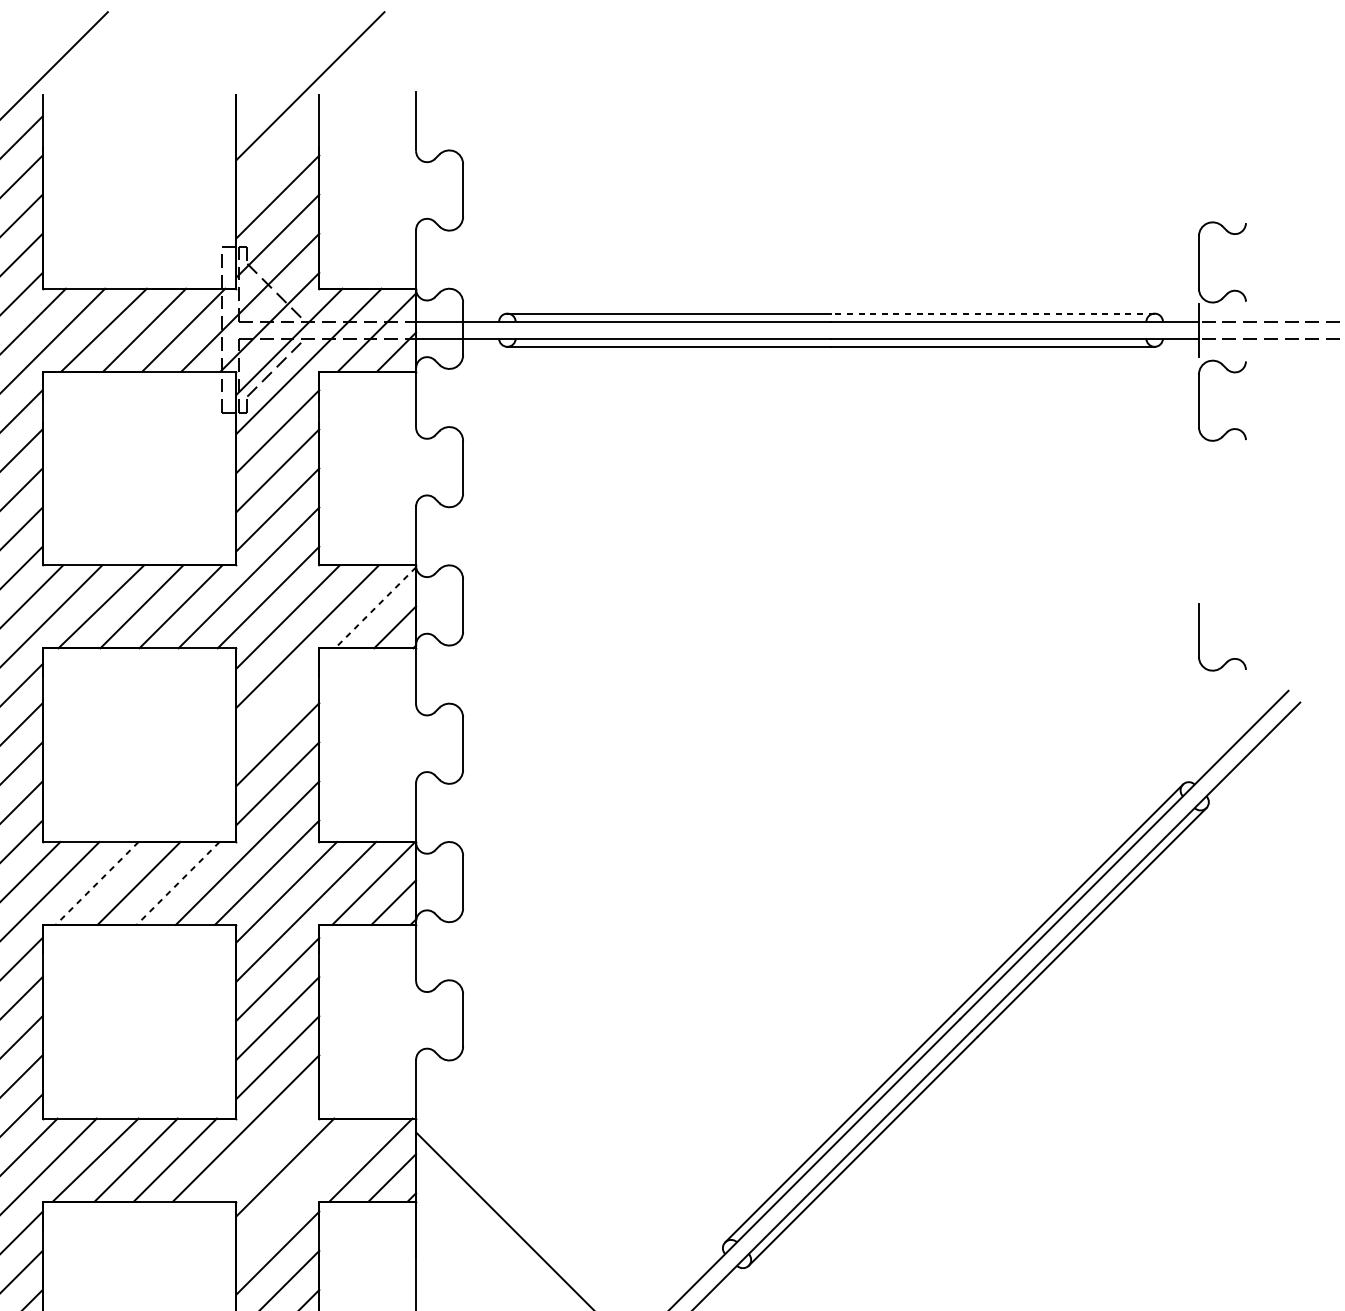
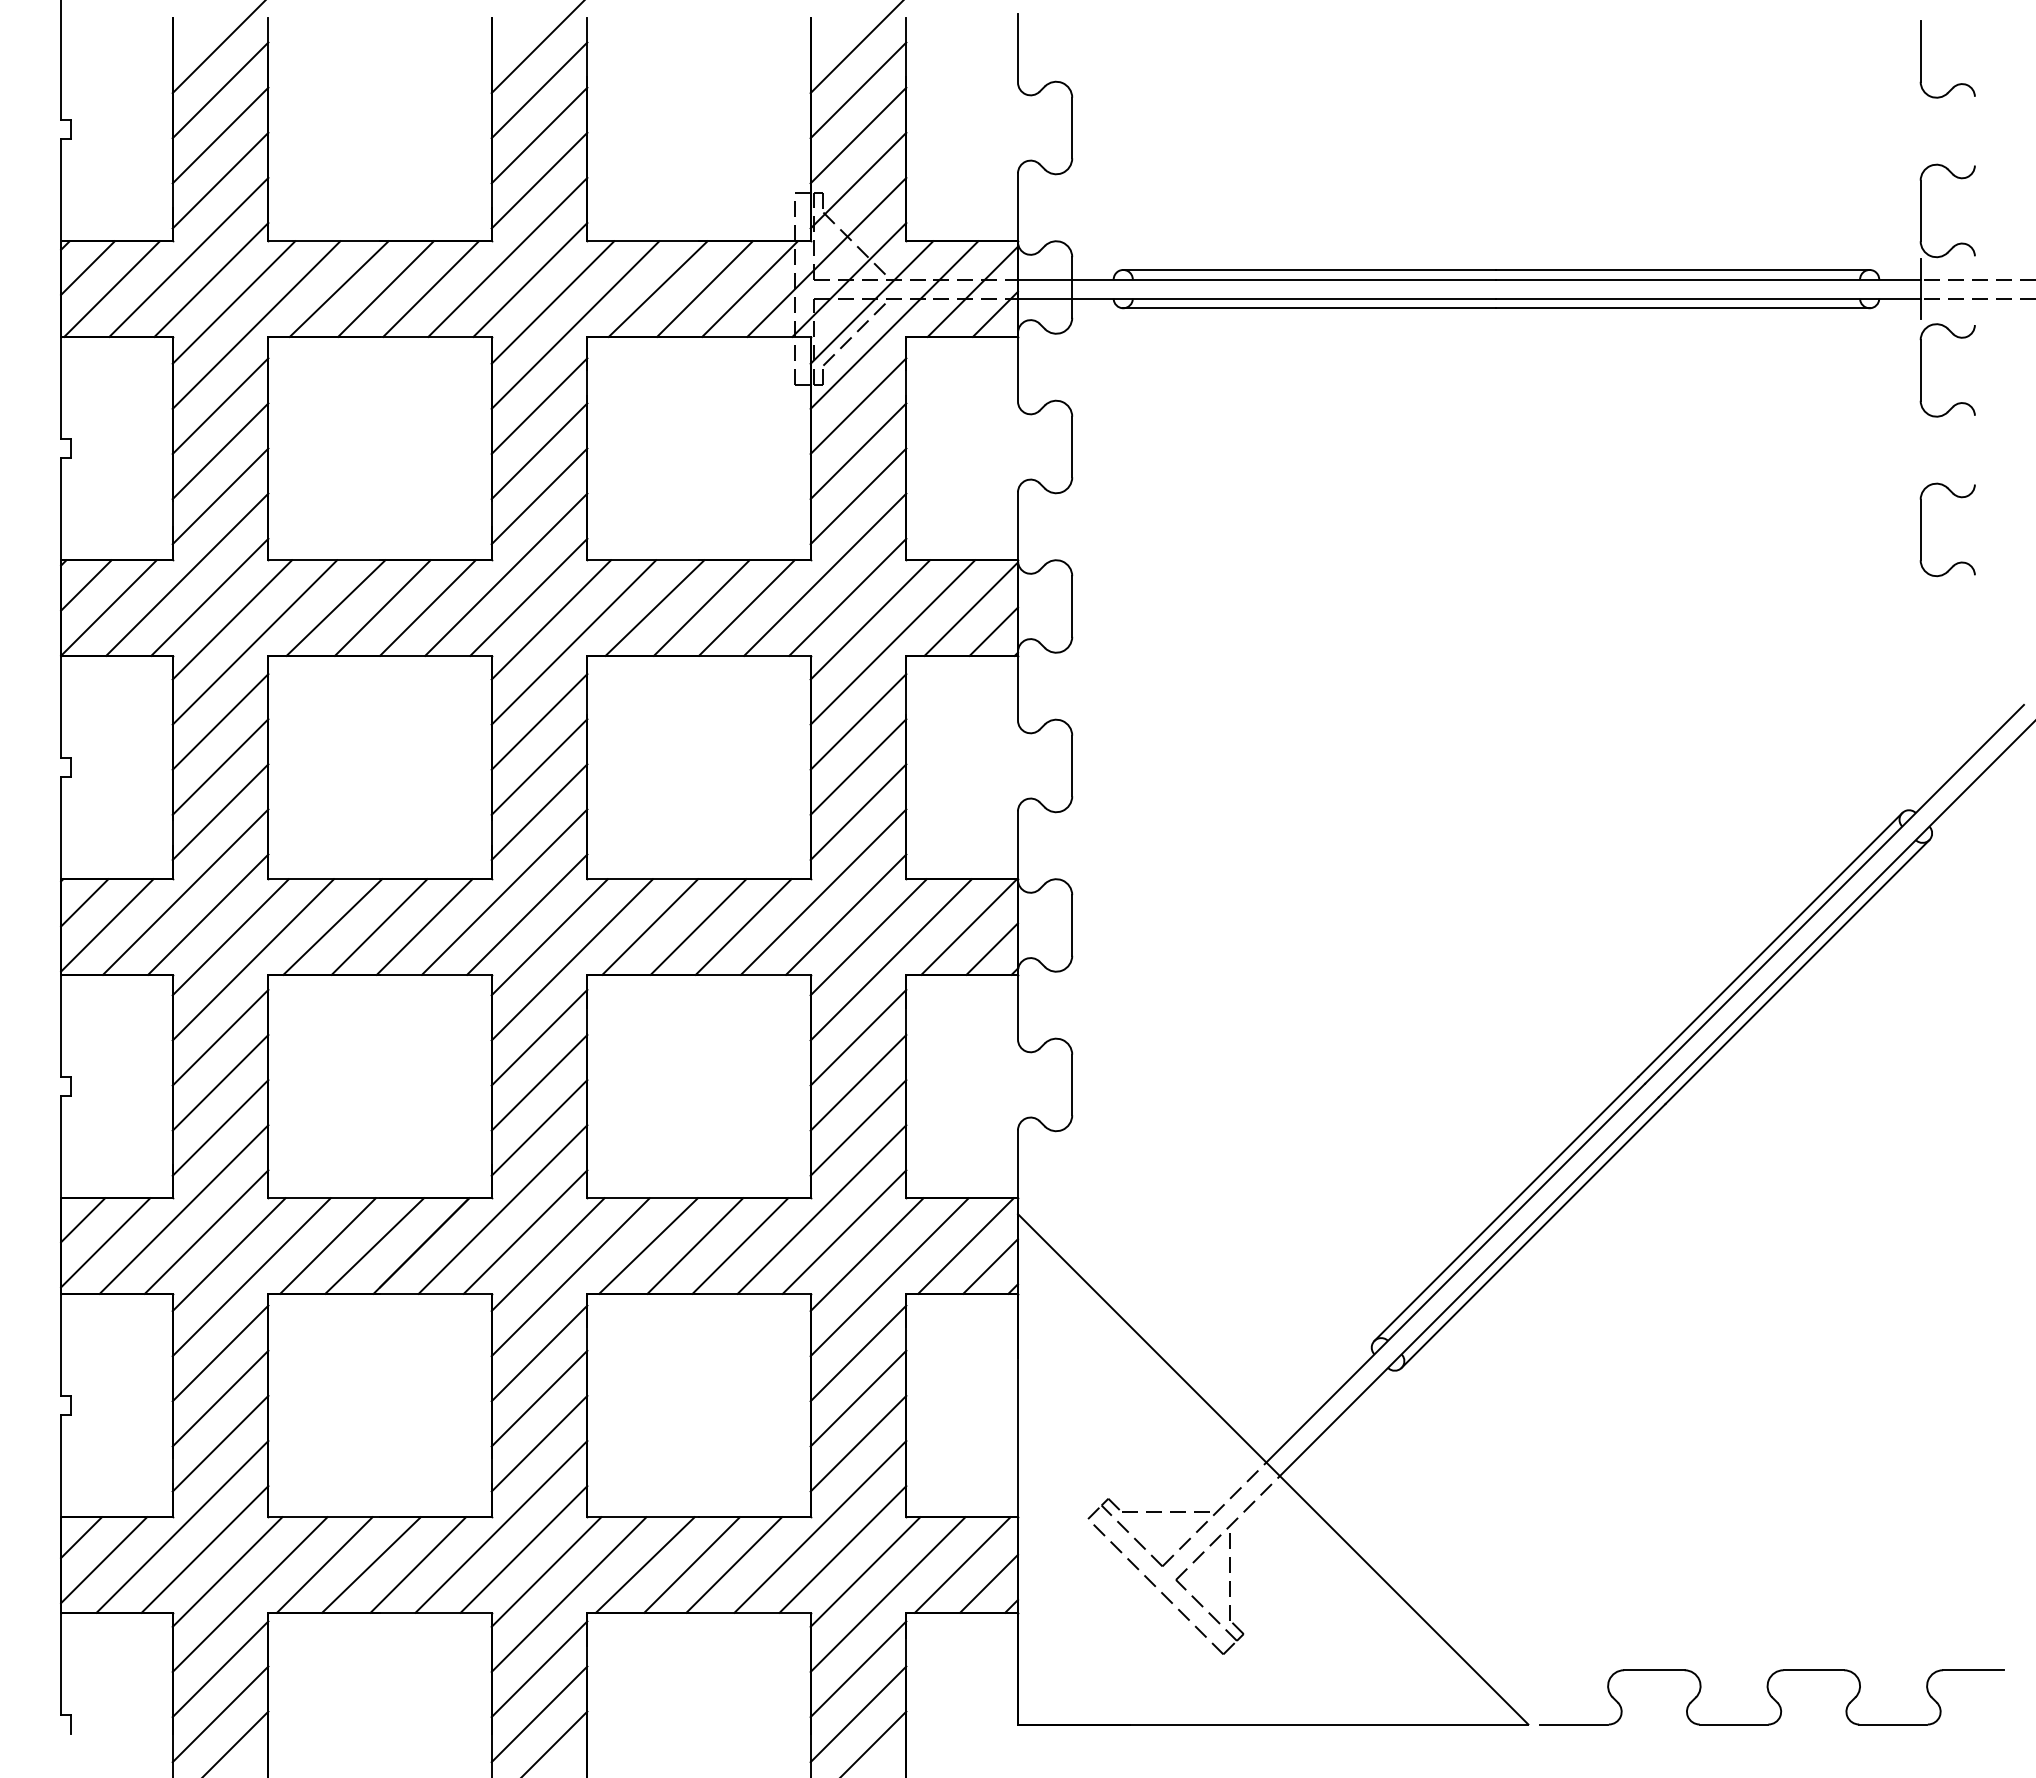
line: (277, 157) -> (858, 90), added
line: (993, 313) -> (1683, 269), dashed -> solid
part: (1199, 538) -> (1921, 529), added
line: (374, 608) -> (970, 609), dashed -> solid
part: (1199, 637) -> (1921, 59), moved
line: (277, 705) -> (858, 721), added
line: (97, 883) -> (650, 927), dashed -> solid
line: (178, 883) -> (743, 927), dashed -> solid
line: (265, 1147) -> (844, 1231), added
line: (304, 1187) -> (889, 1277), added

